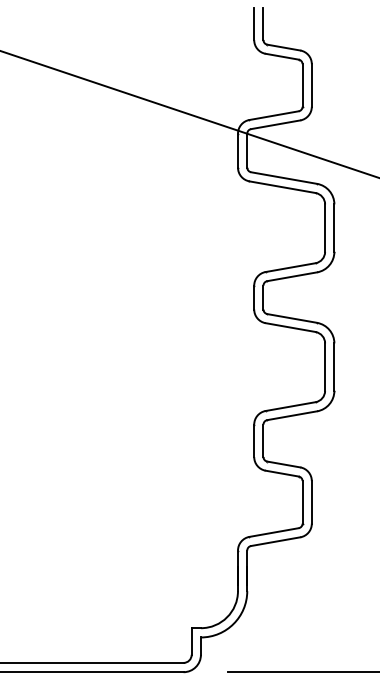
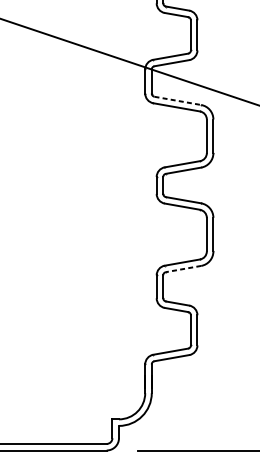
line: (284, 178) -> (178, 101), solid -> dashed
line: (291, 415) -> (183, 268), solid -> dashed

